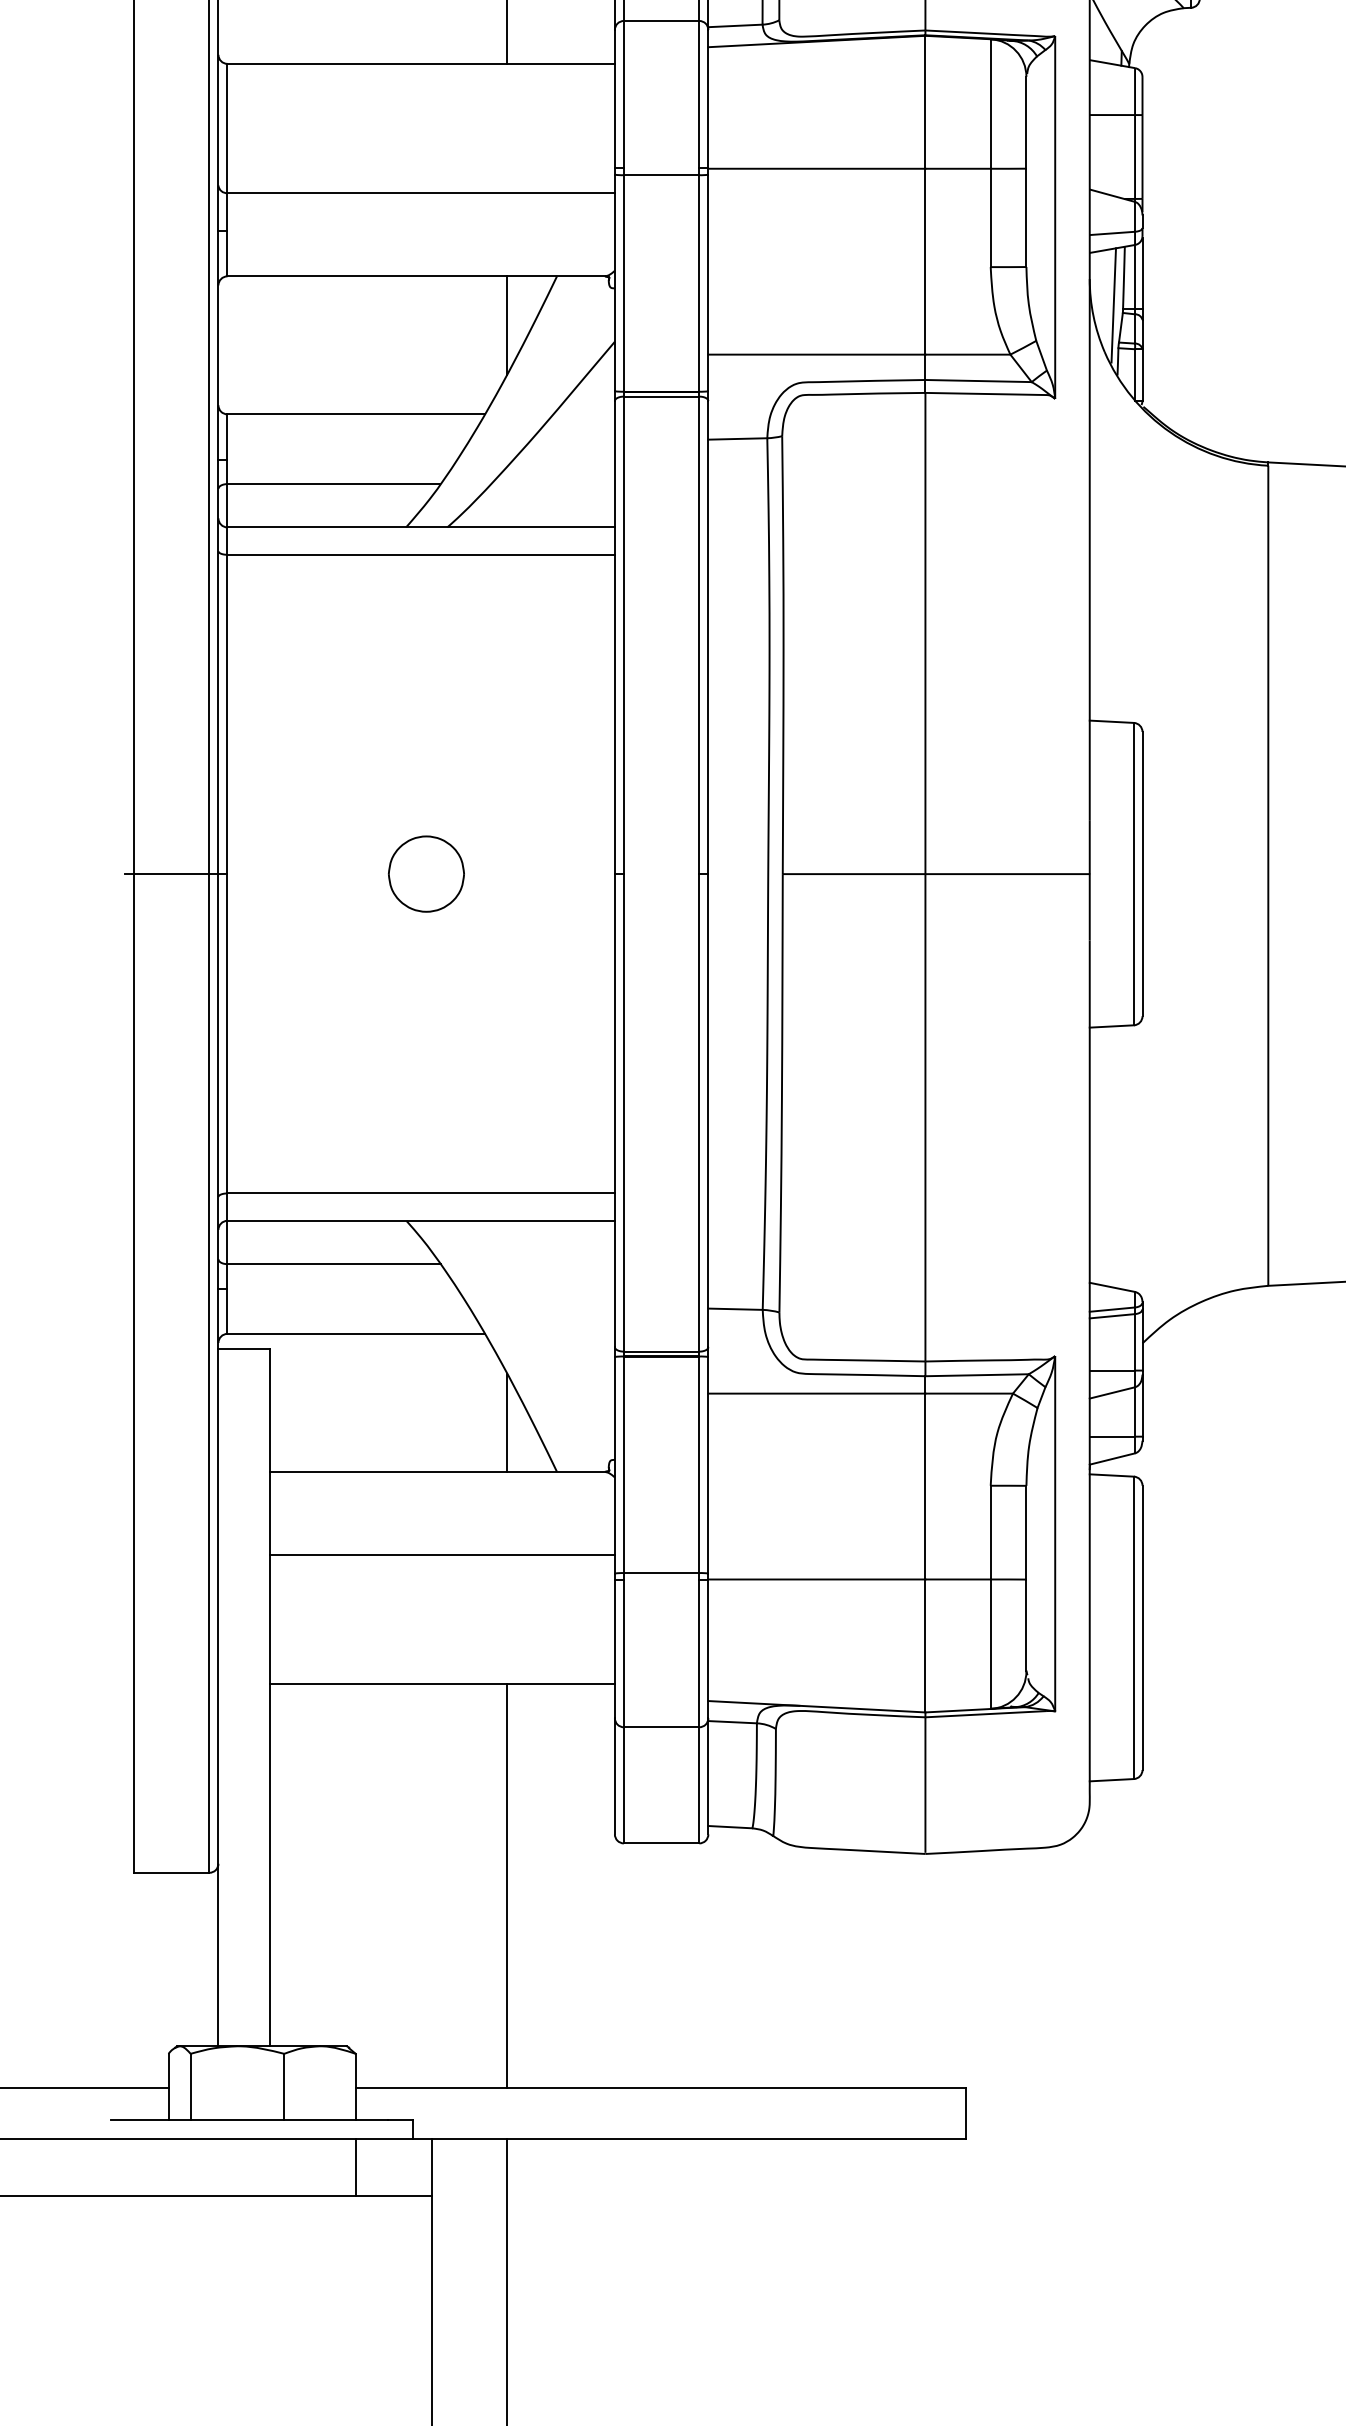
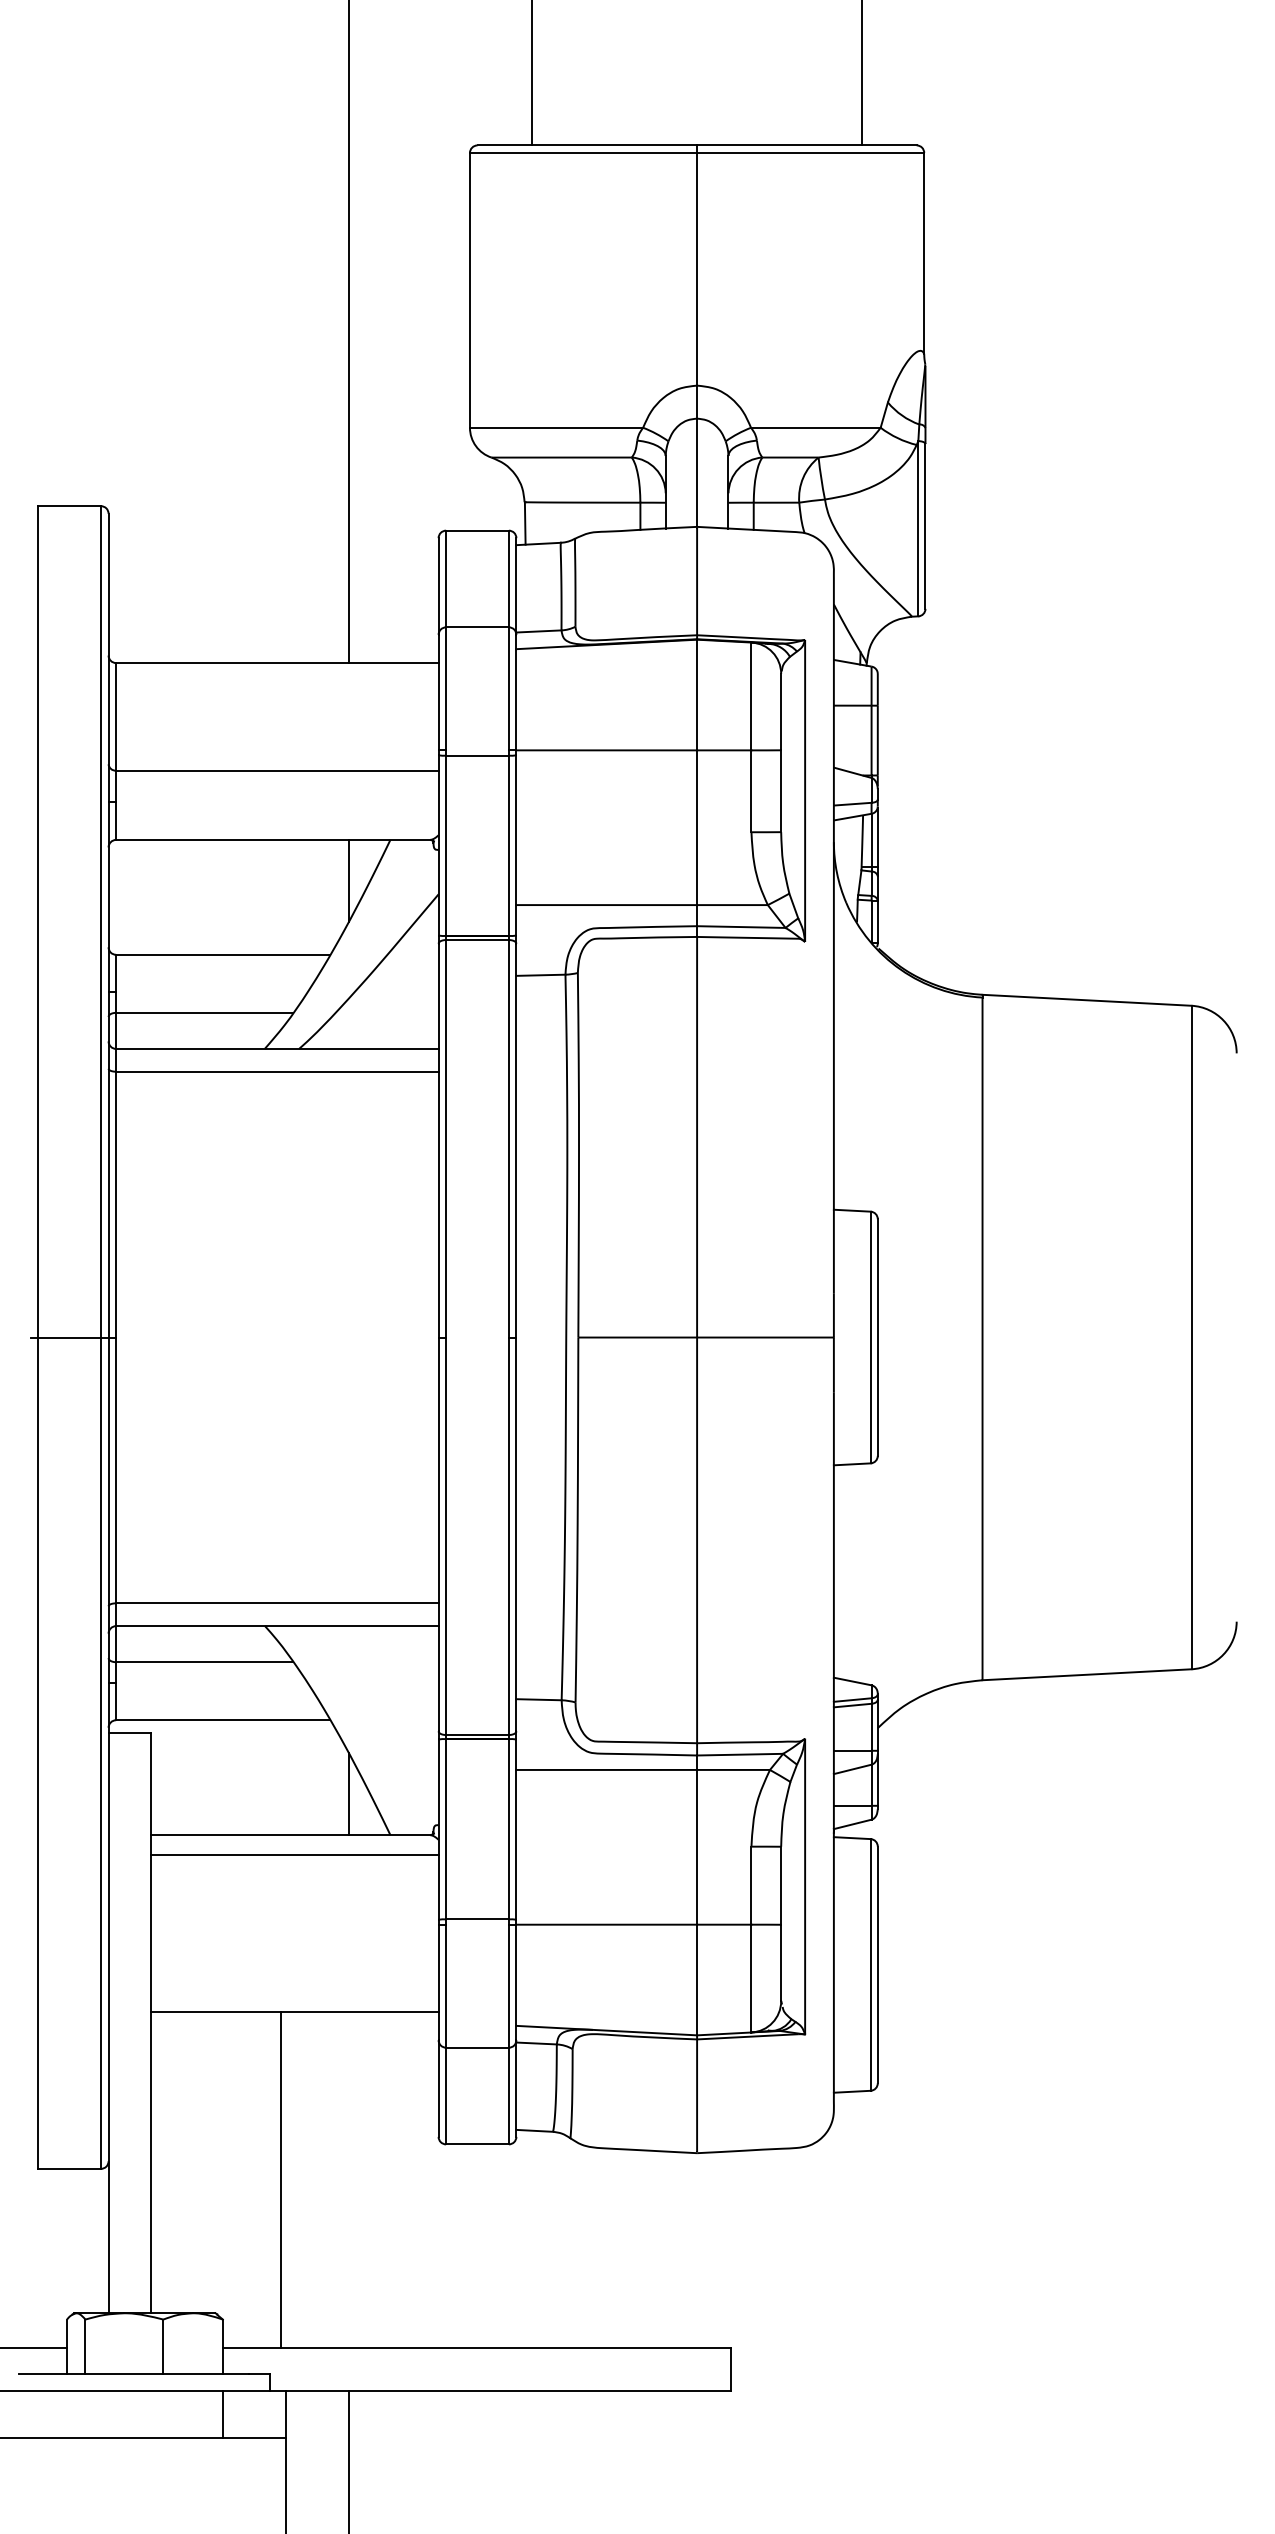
line: (1113, 304) -> (853, 863), removed
part: (426, 874) -> (281, 1337), removed
line: (441, 1555) -> (294, 1855), moved
line: (506, 1885) -> (280, 2179), moved

